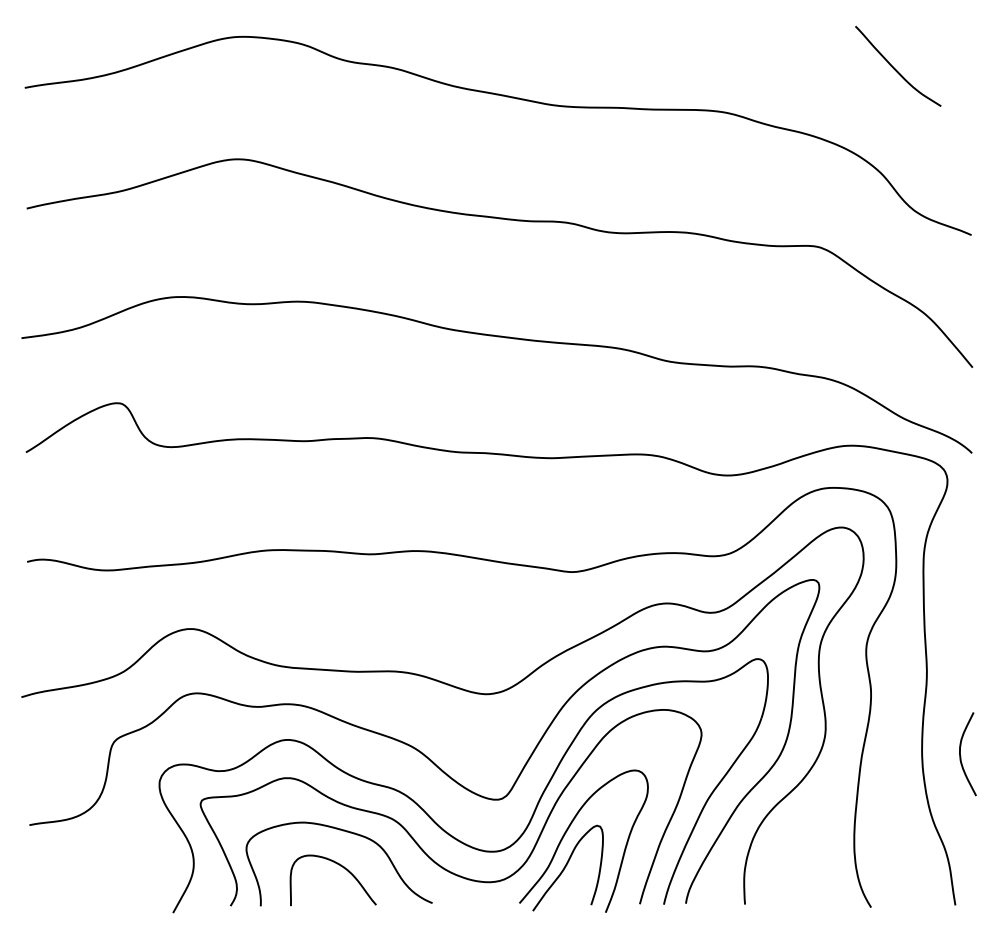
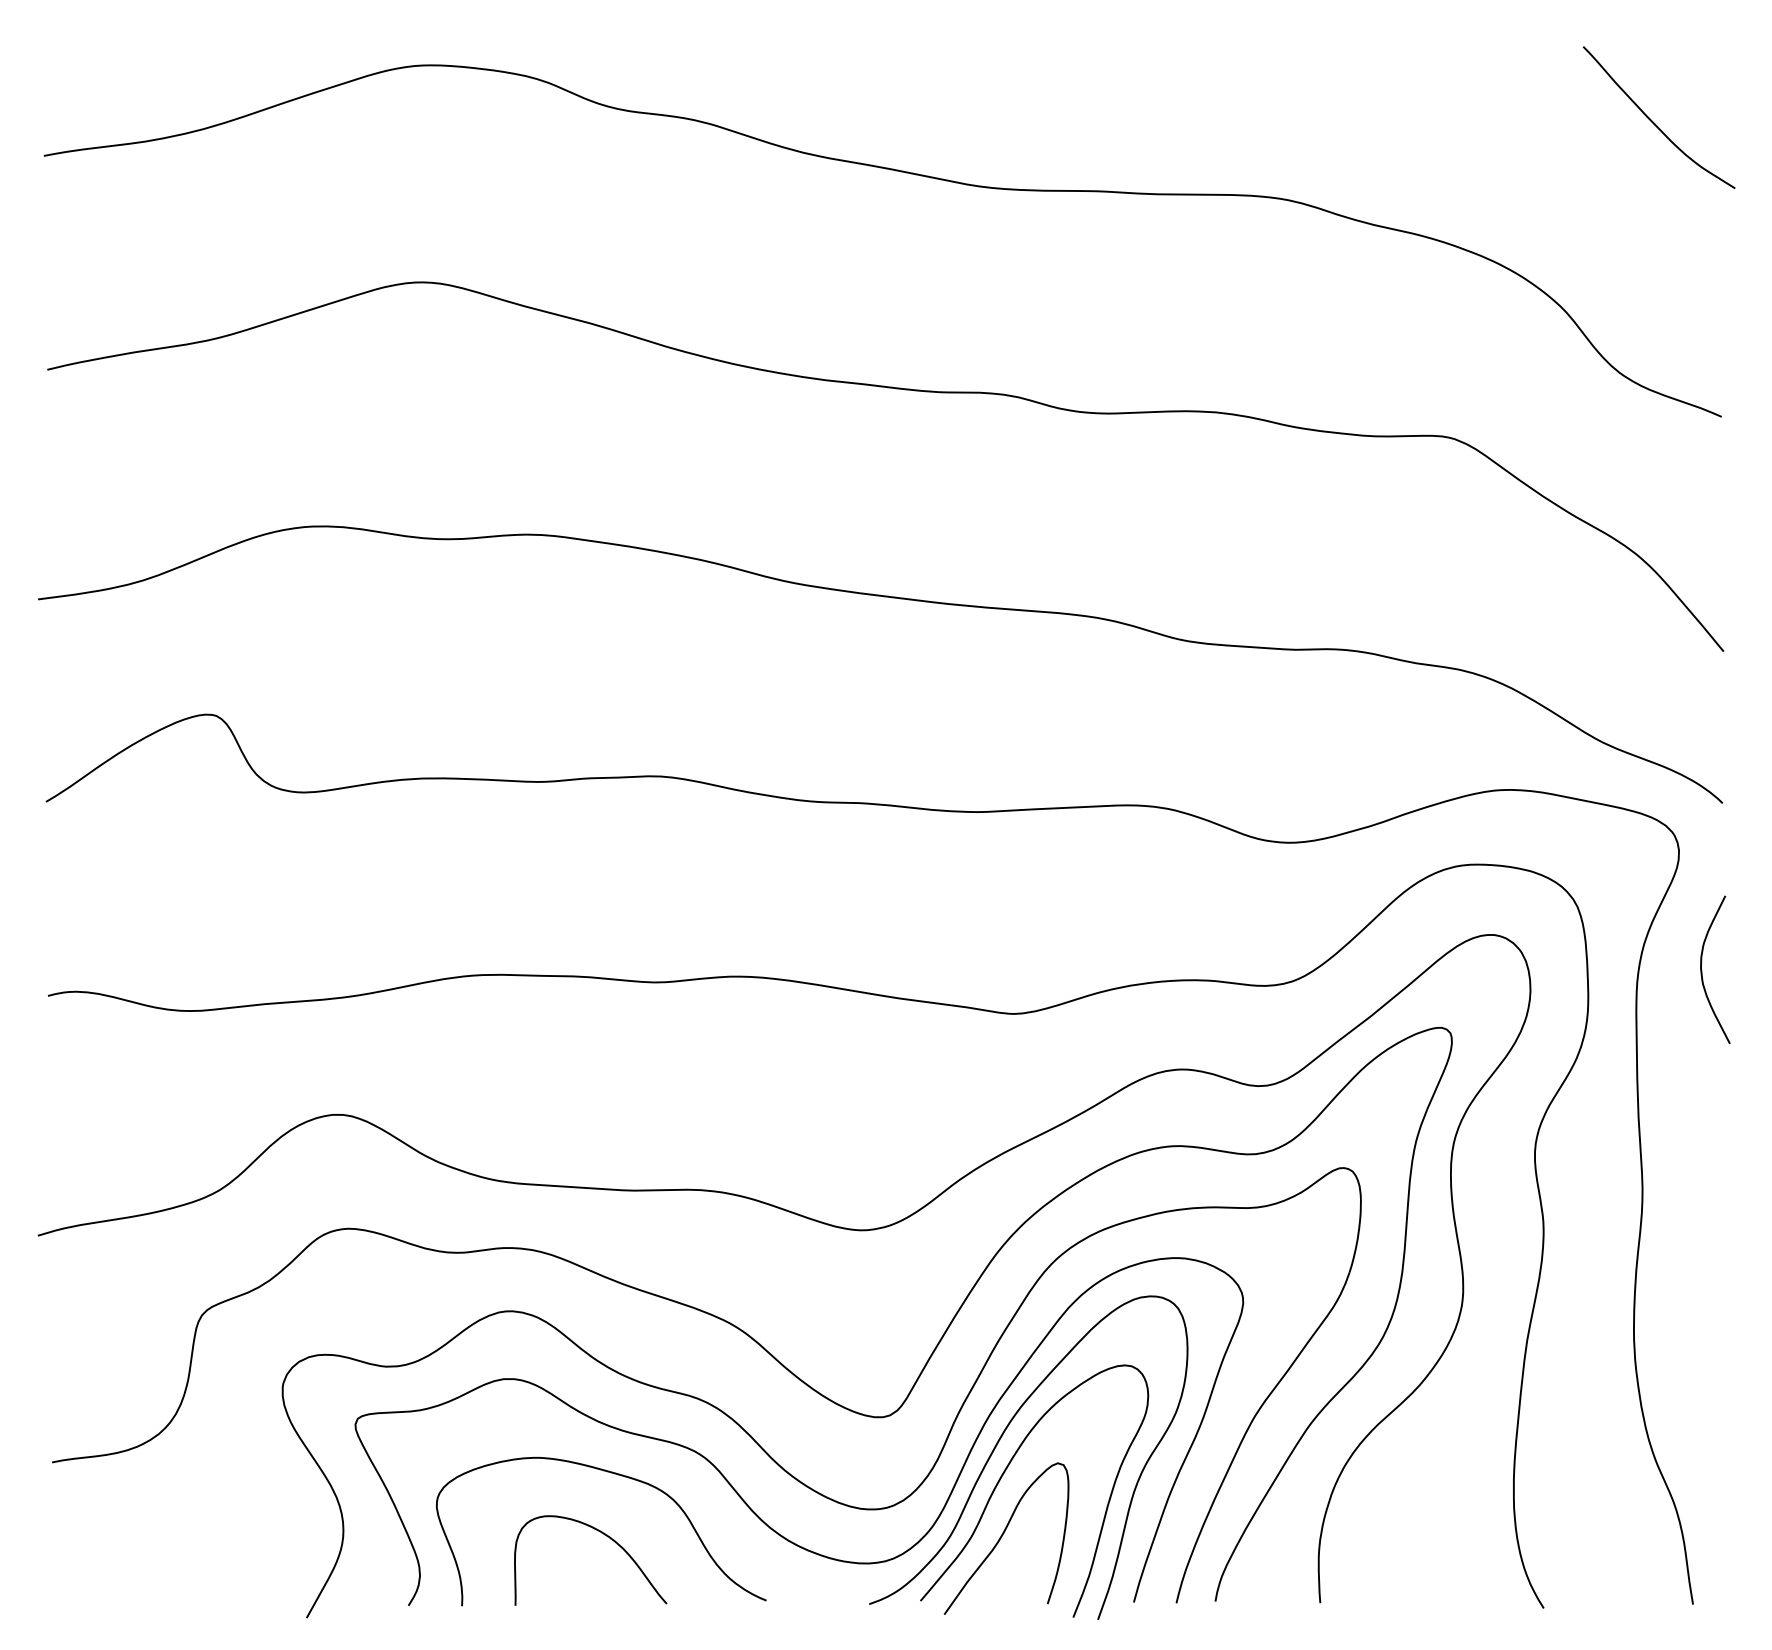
curve: (895, 68) -> (1654, 121), moved
curve: (961, 756) -> (1703, 973), moved
curve: (564, 813) -> (1000, 1441), added

